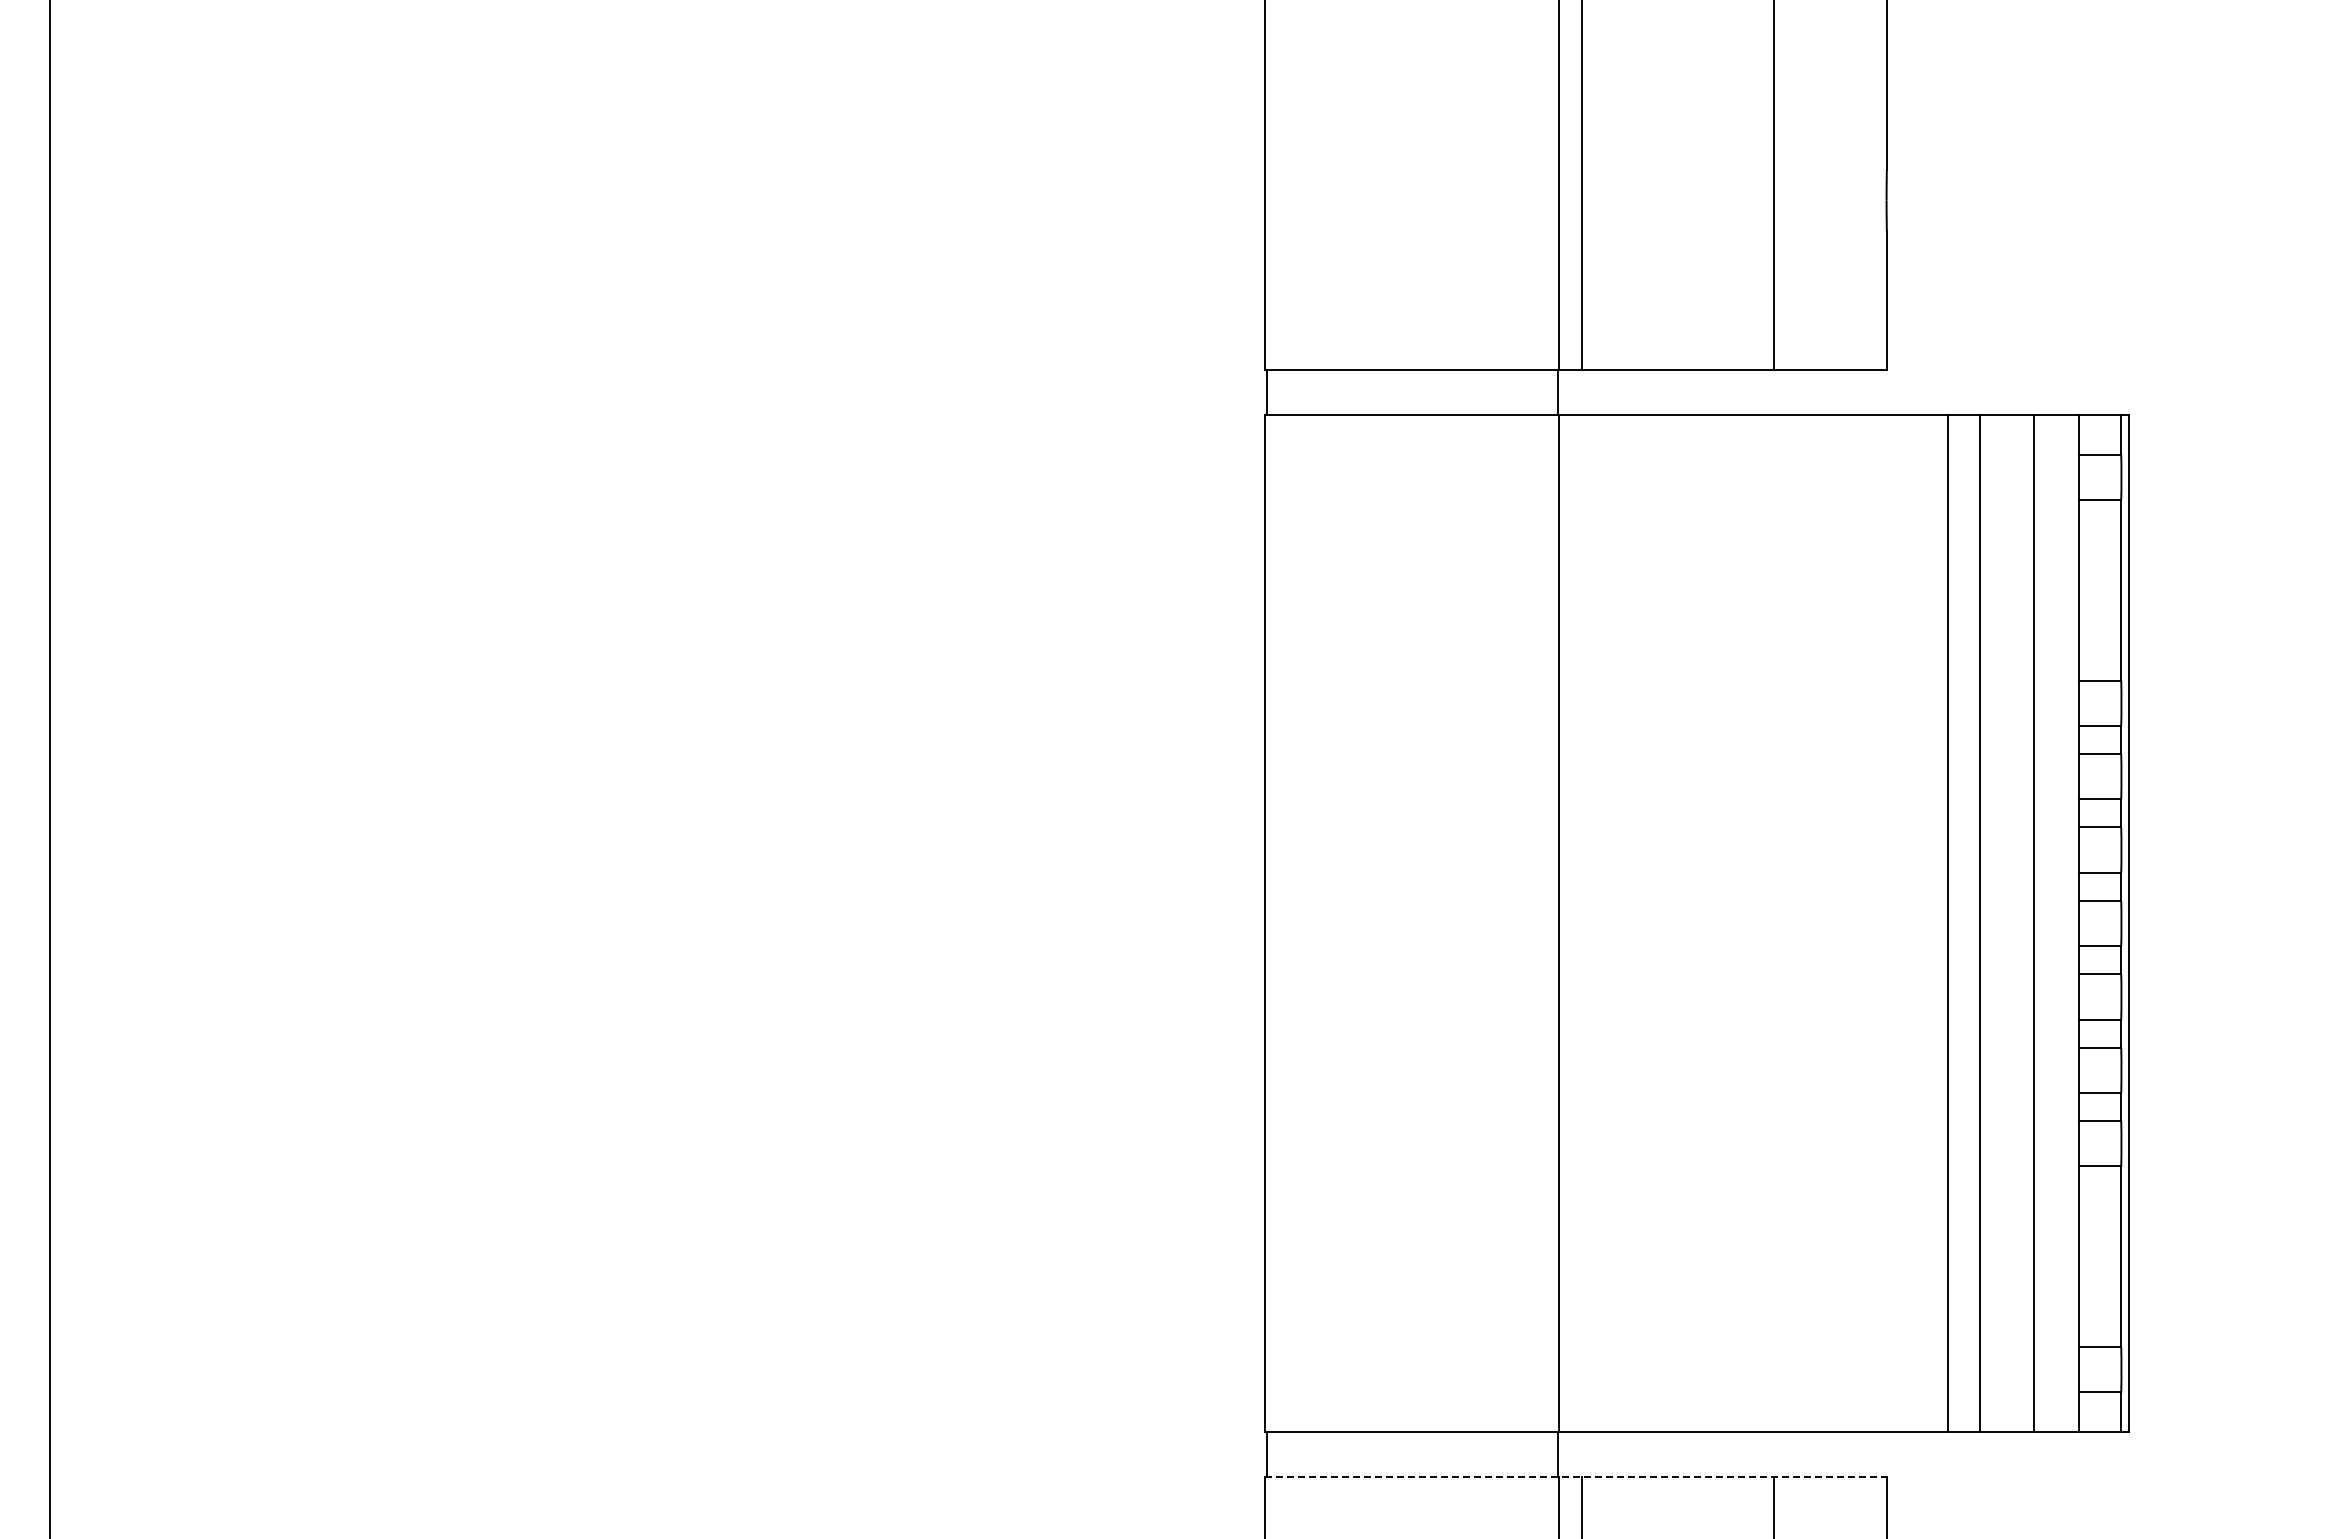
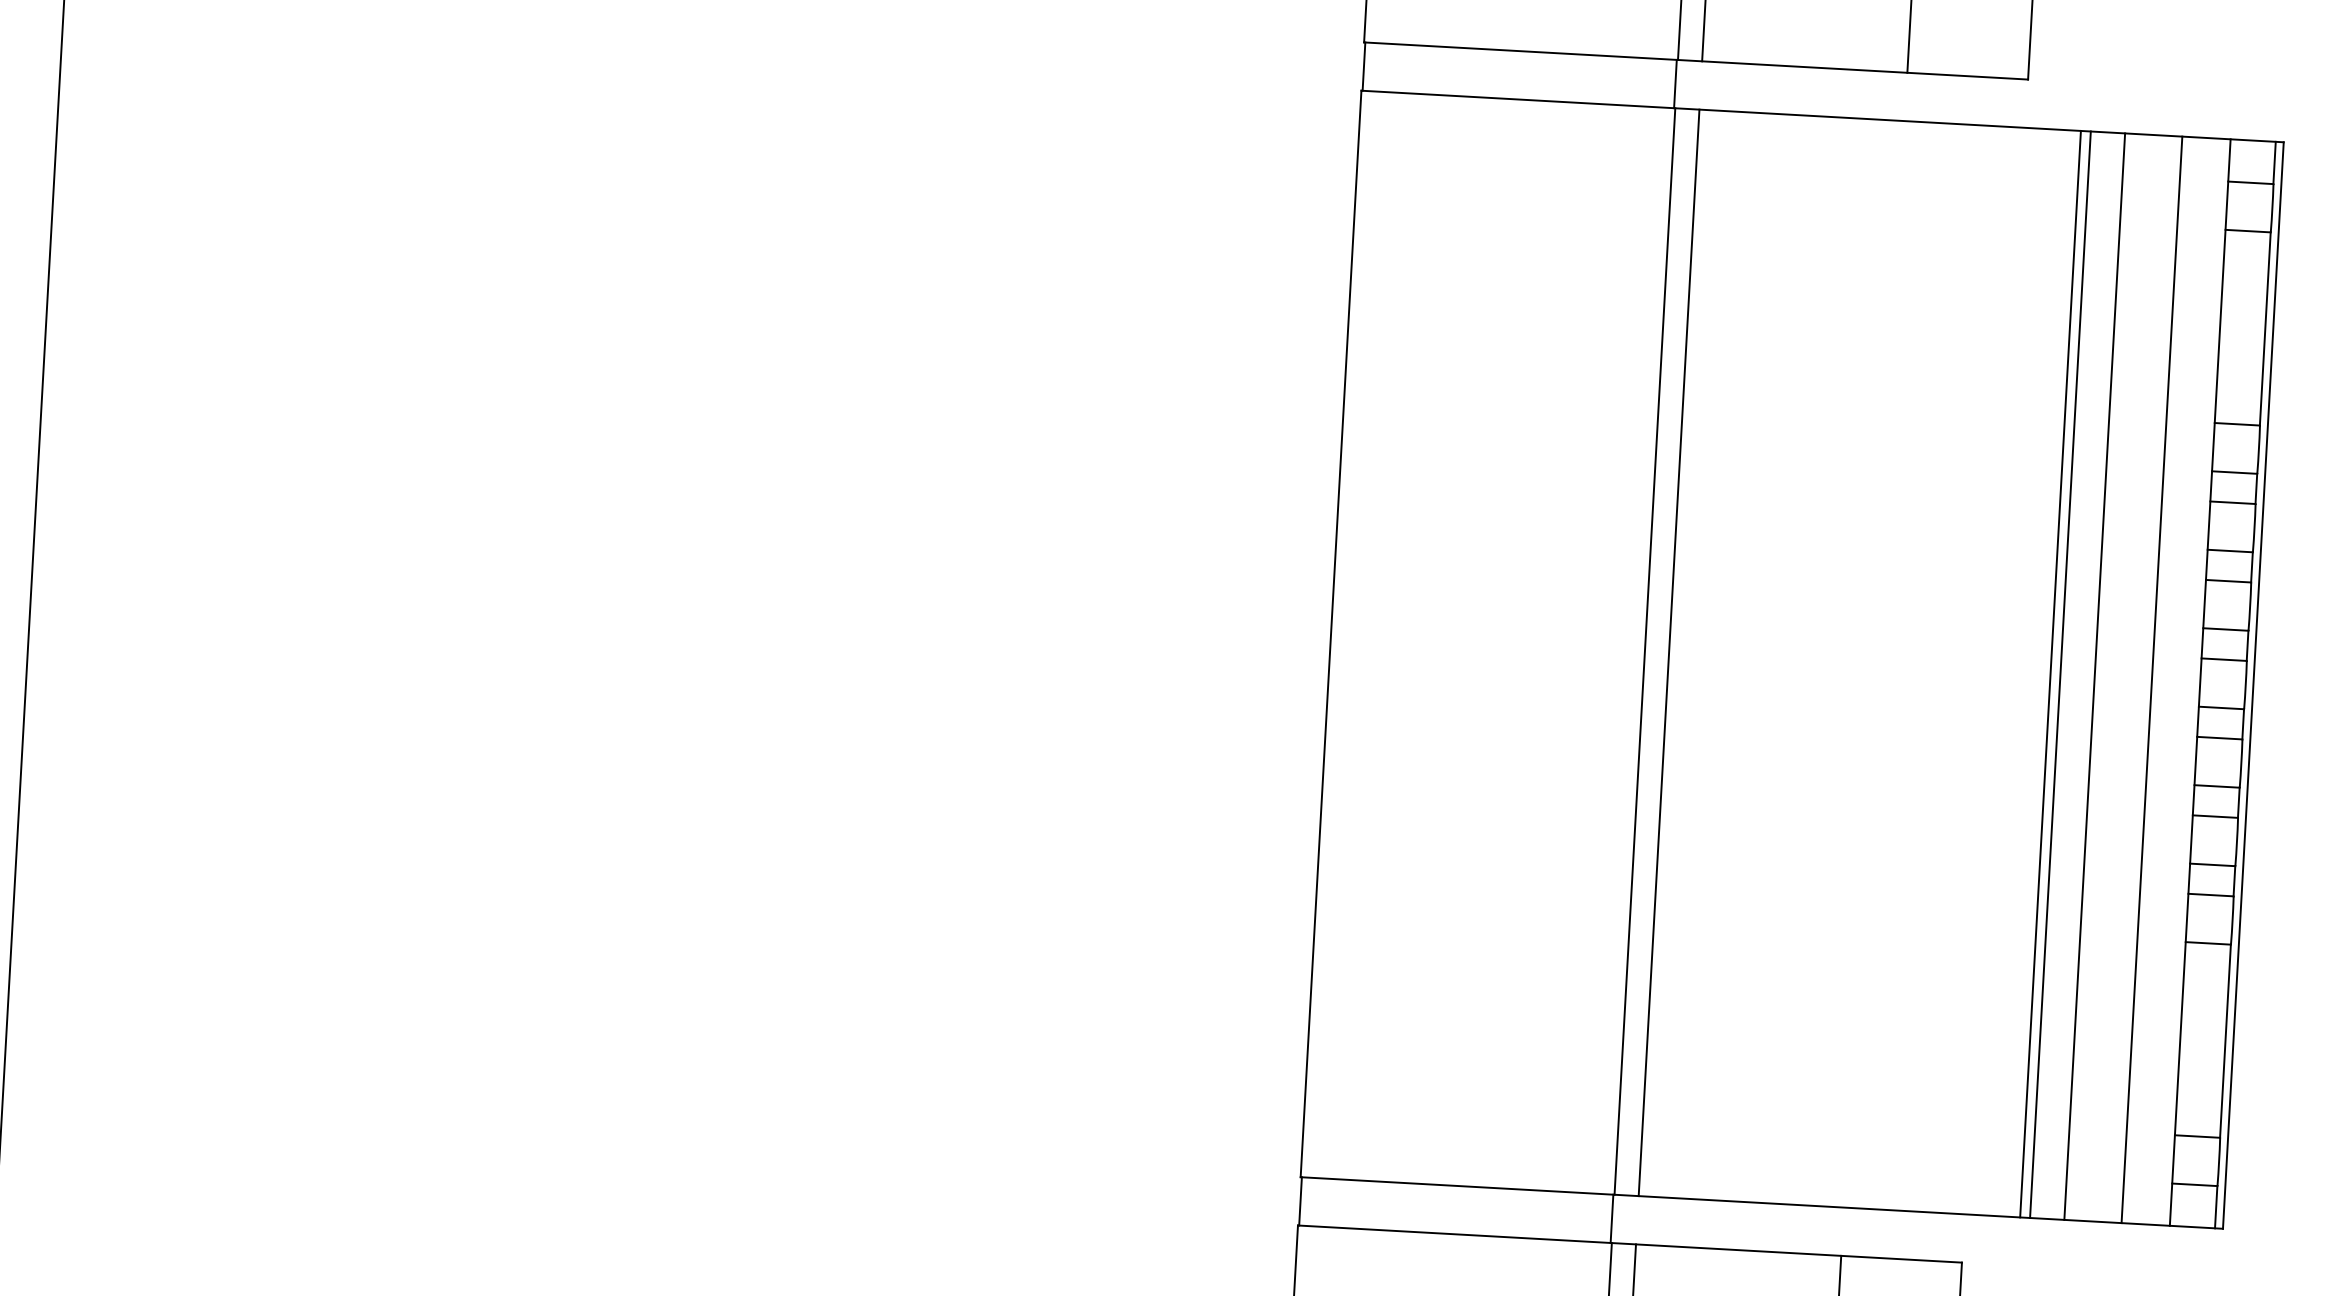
line: (1581, 923) -> (1668, 652), added
line: (1938, 923) -> (2050, 674), added
line: (1576, 1477) -> (1630, 1244), dashed -> solid

